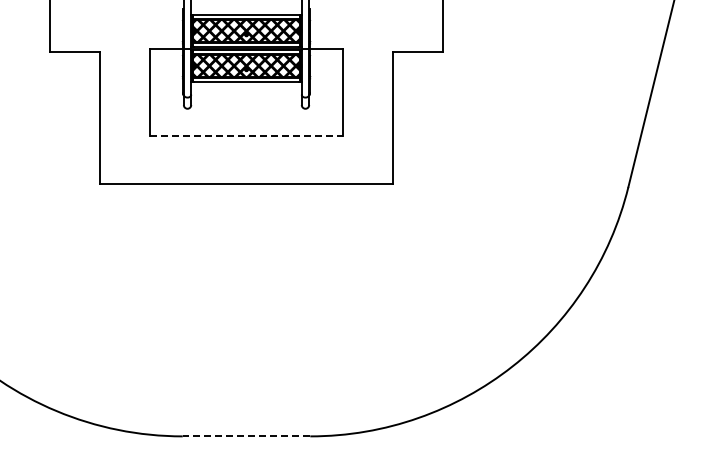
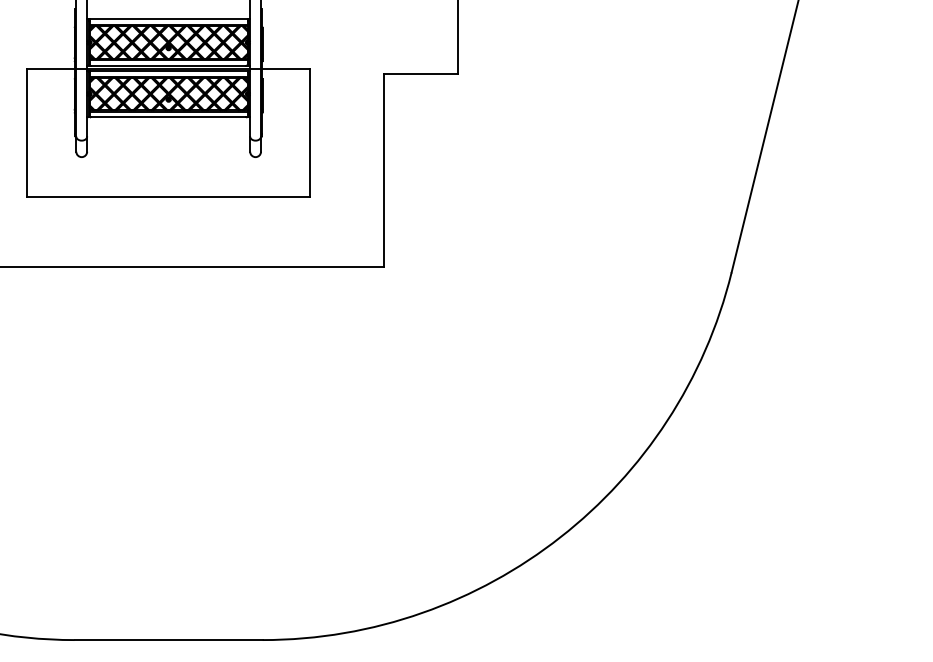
line: (247, 136) -> (170, 198), dashed -> solid
line: (246, 436) -> (168, 640), dashed -> solid

